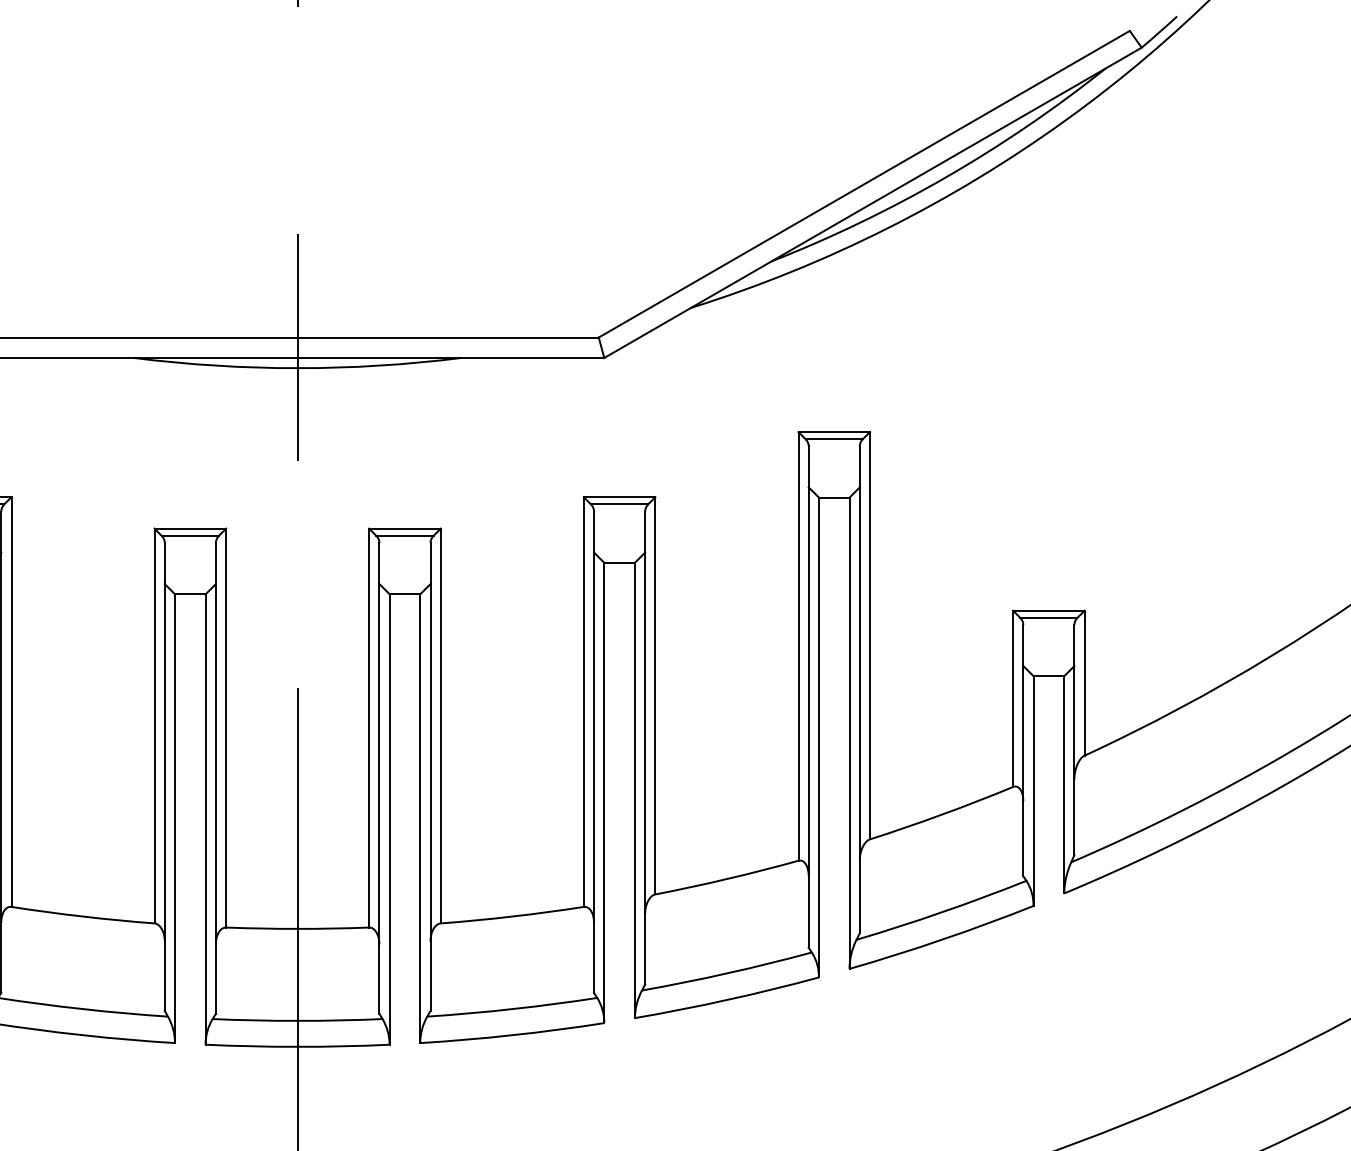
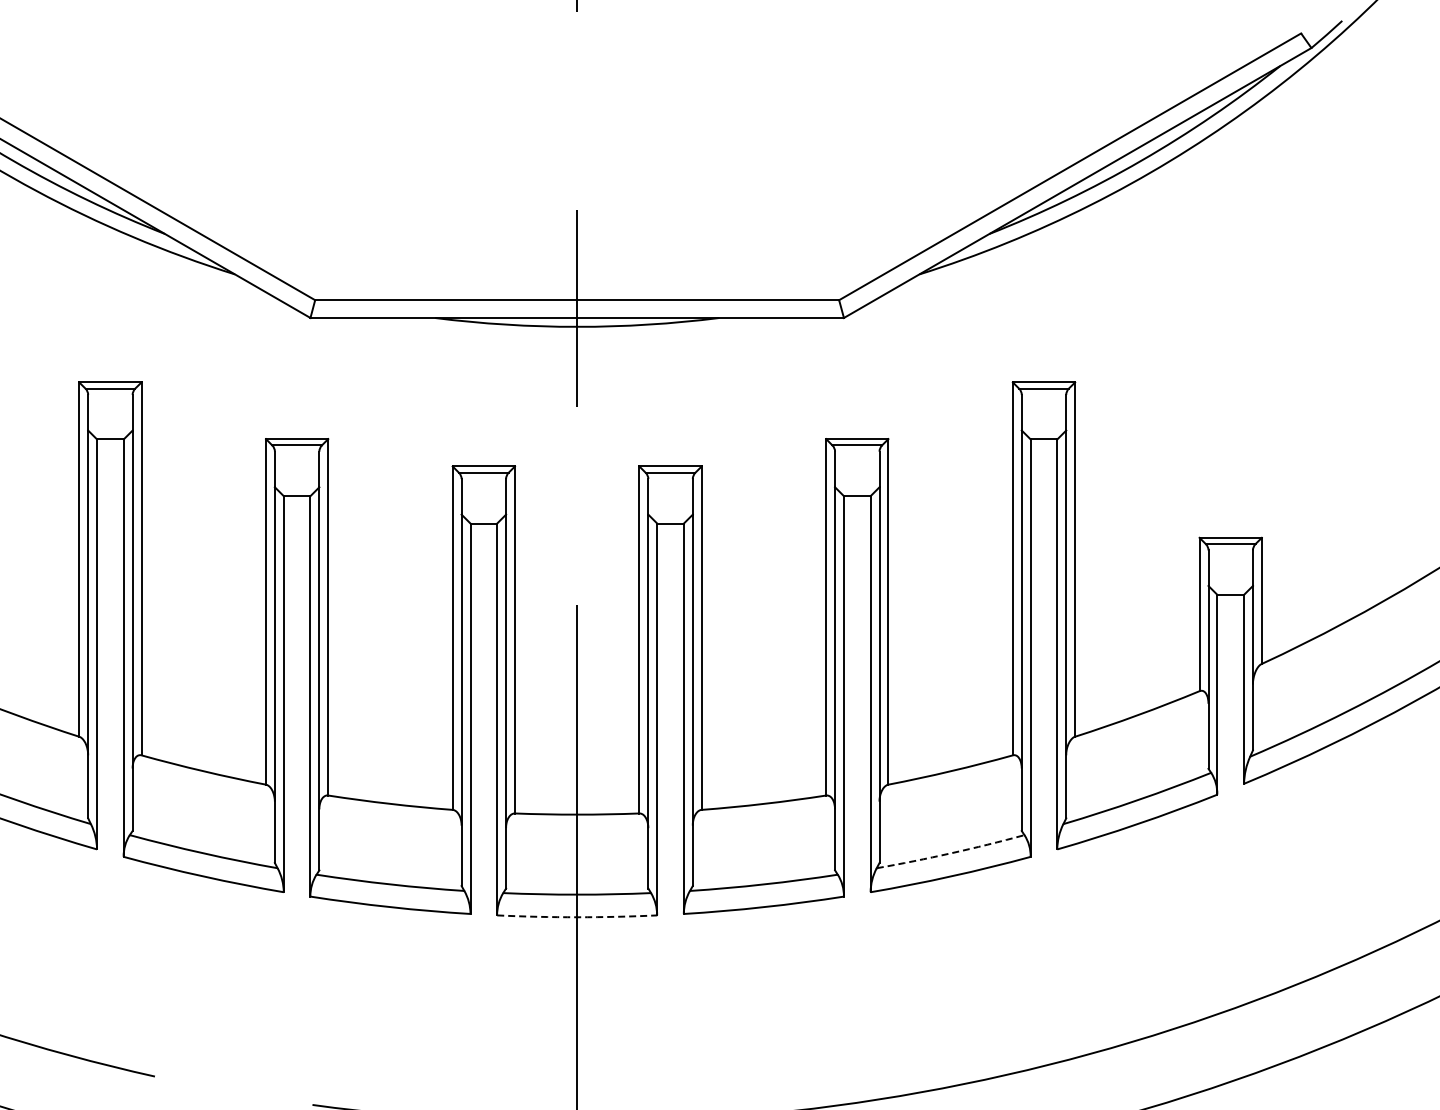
arc: (727, 973) -> (951, 853), solid -> dashed
arc: (298, 1047) -> (577, 917), solid -> dashed

